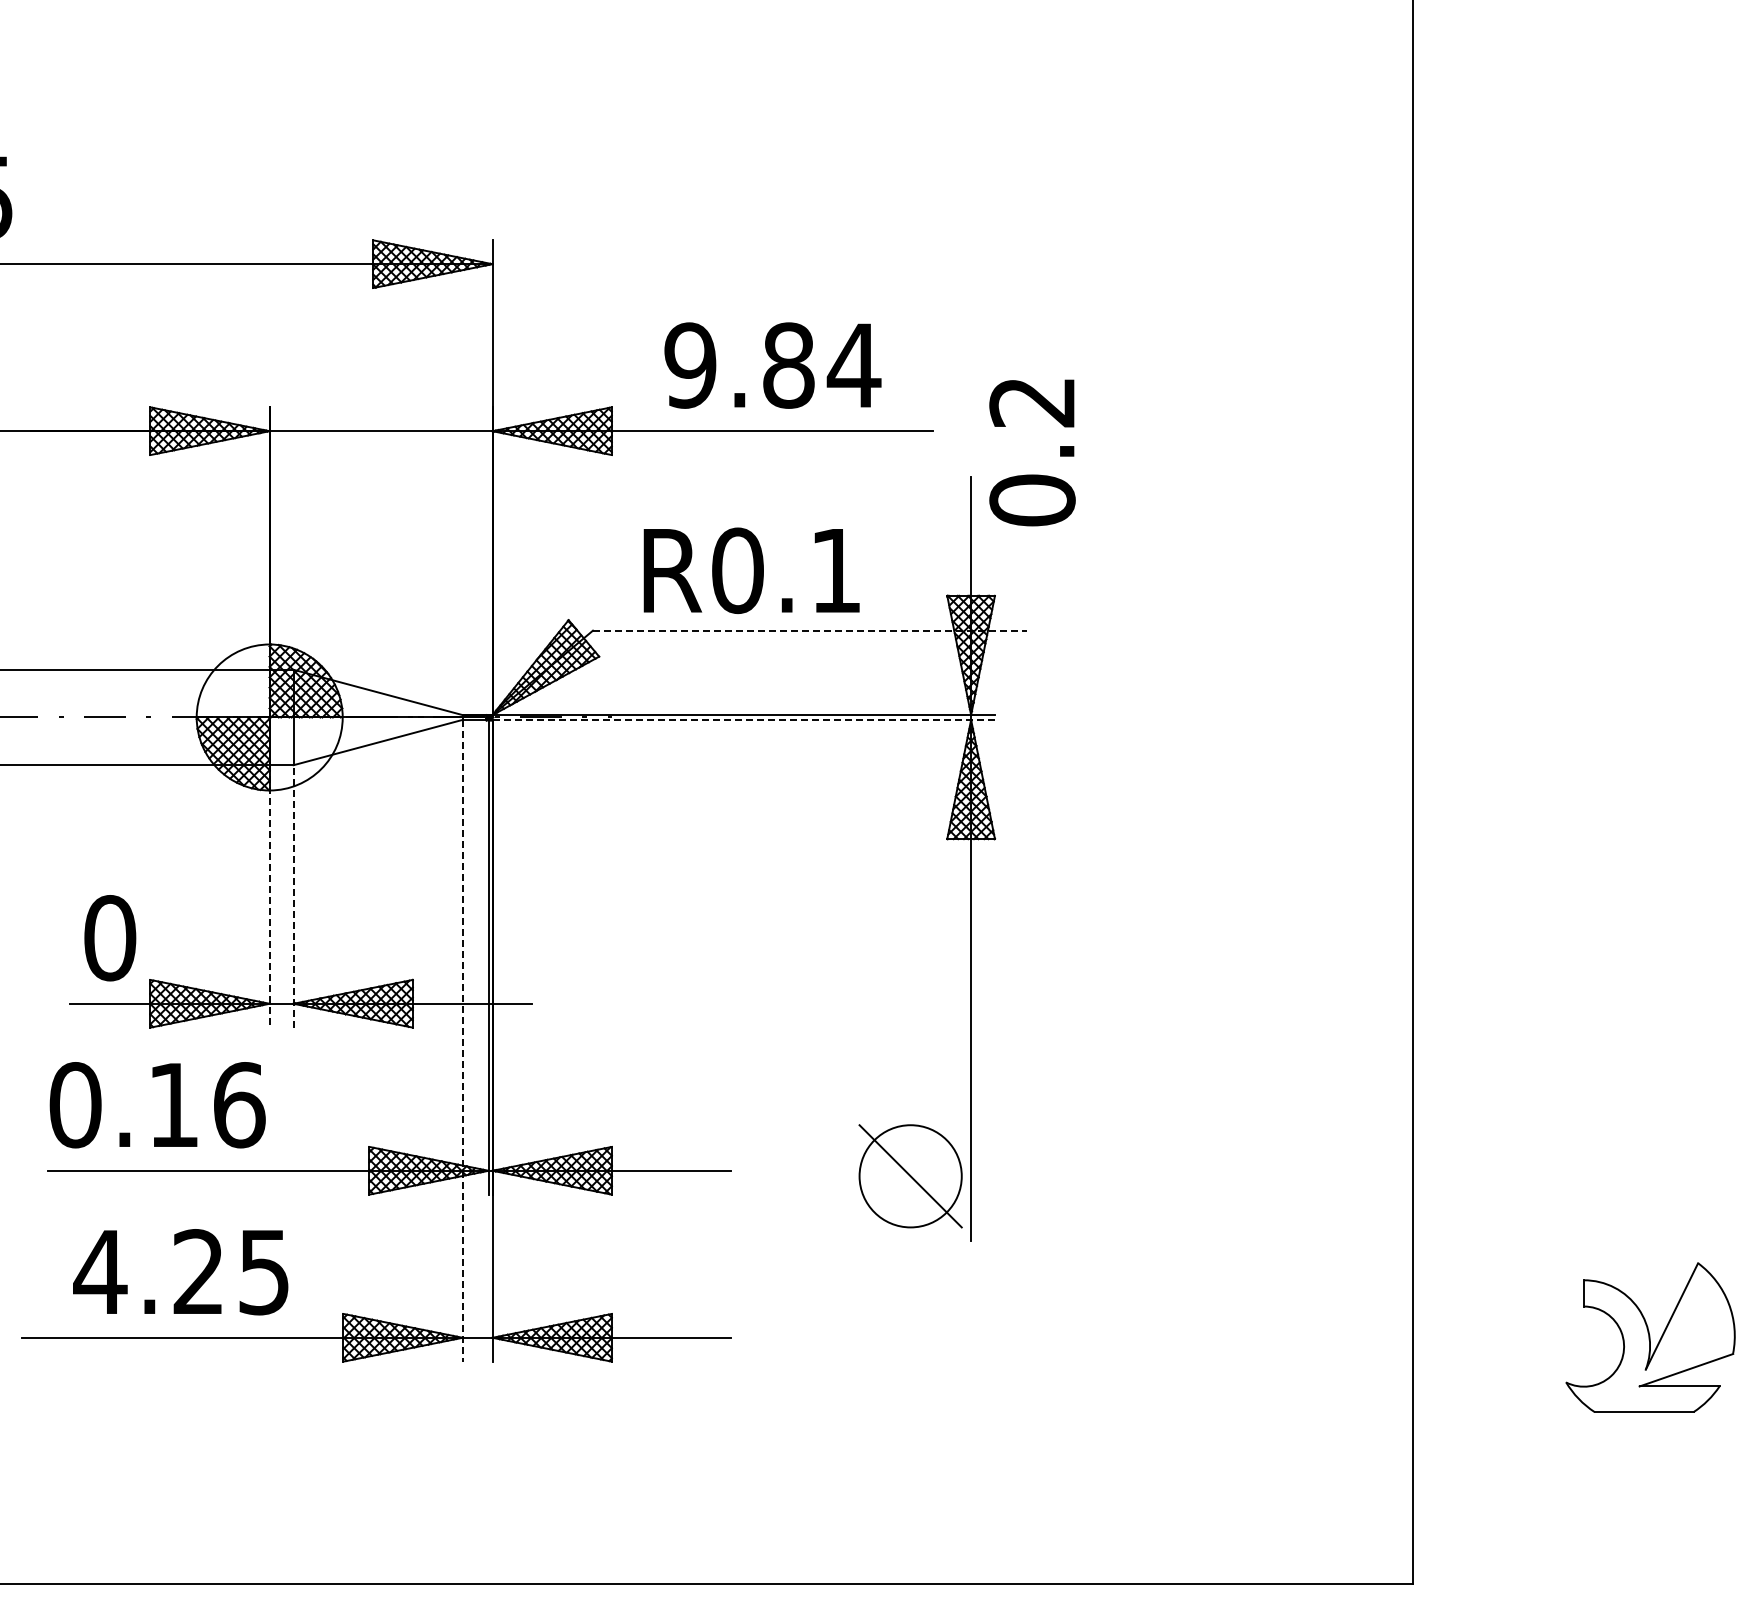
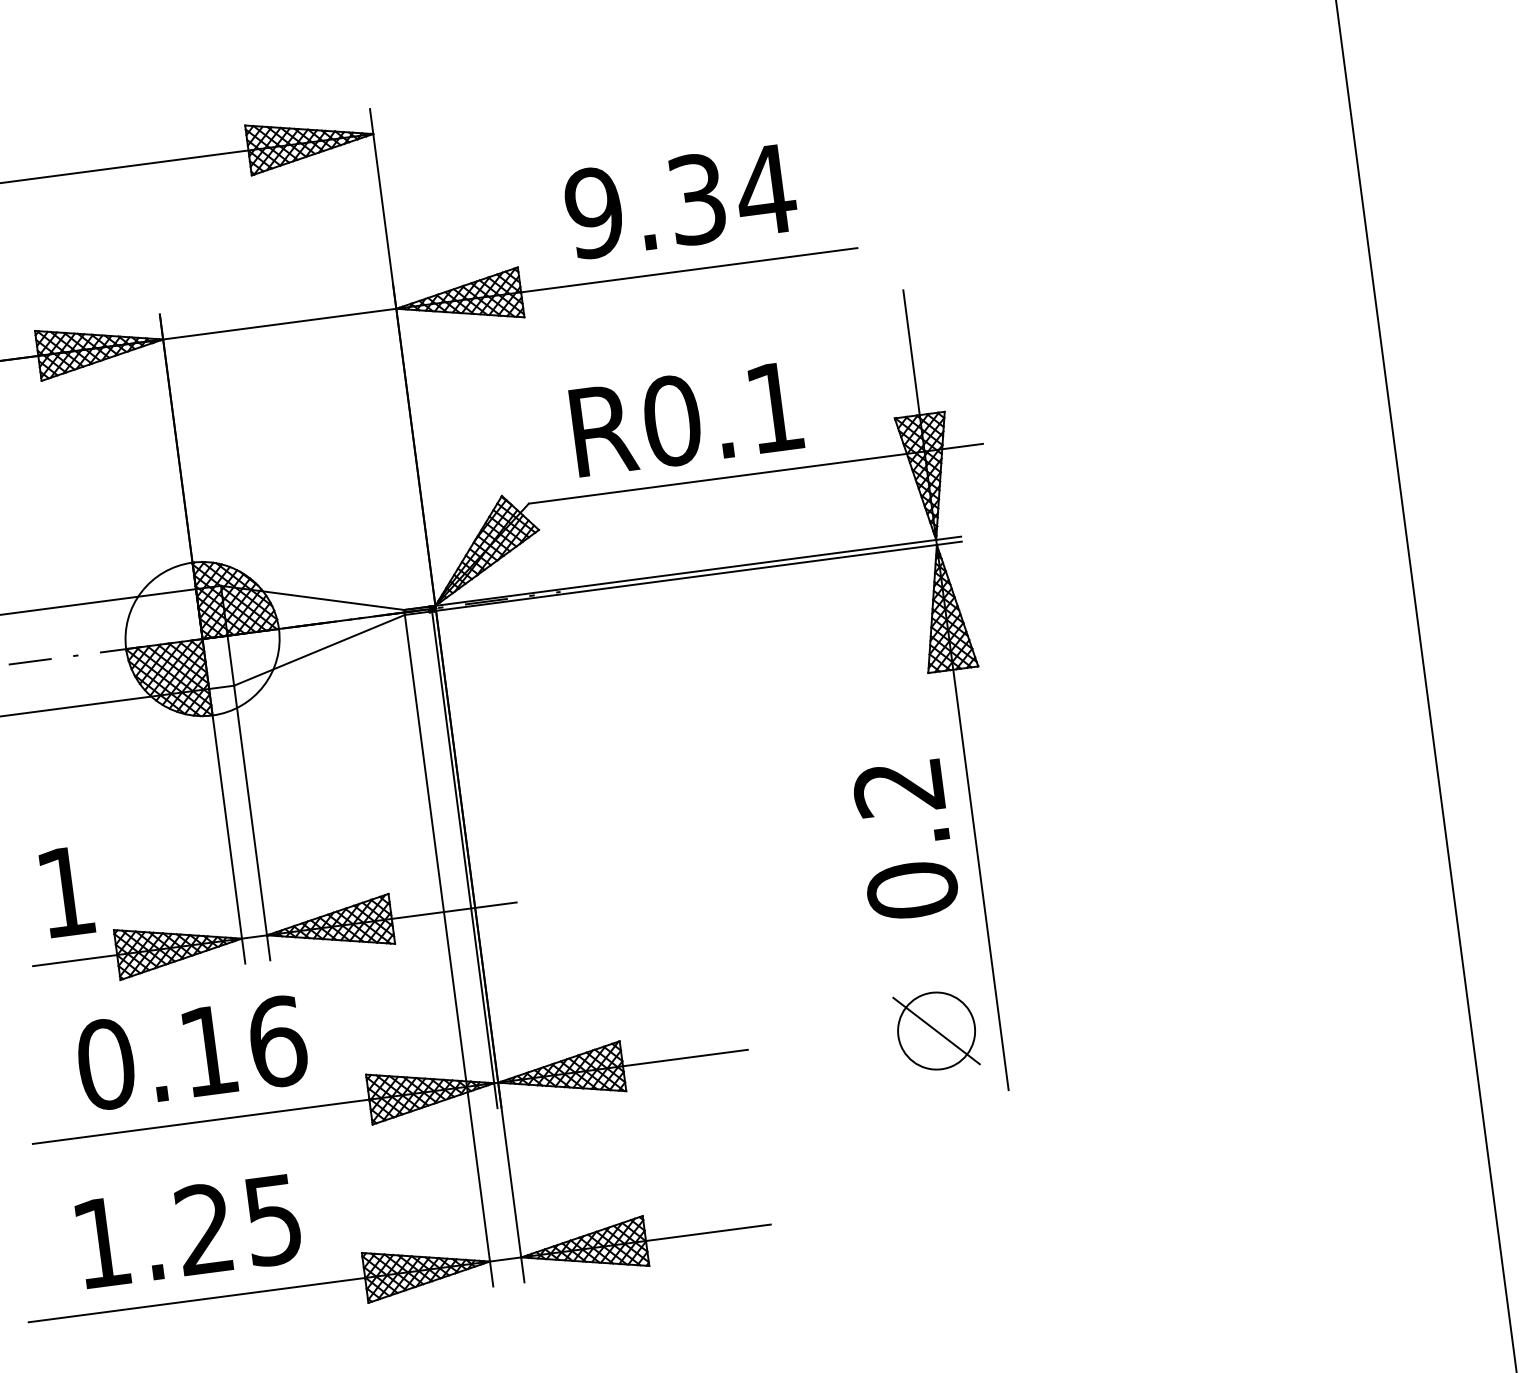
text: (788, 365) -> (696, 199), 9.84 -> 9.34
text: (1032, 452) -> (905, 840), moved
line: (809, 630) -> (755, 473), dashed -> solid
line: (744, 719) -> (699, 575), dashed -> solid
line: (293, 895) -> (252, 822), dashed -> solid
line: (269, 896) -> (227, 826), dashed -> solid
text: (110, 938) -> (66, 892), 0 -> 1
line: (462, 1040) -> (448, 950), dashed -> solid
text: (157, 1105) -> (191, 1053), moved
part: (910, 1176) -> (936, 1031), size x0.71
text: (100, 1271) -> (101, 1242), 4.25 -> 1.25

